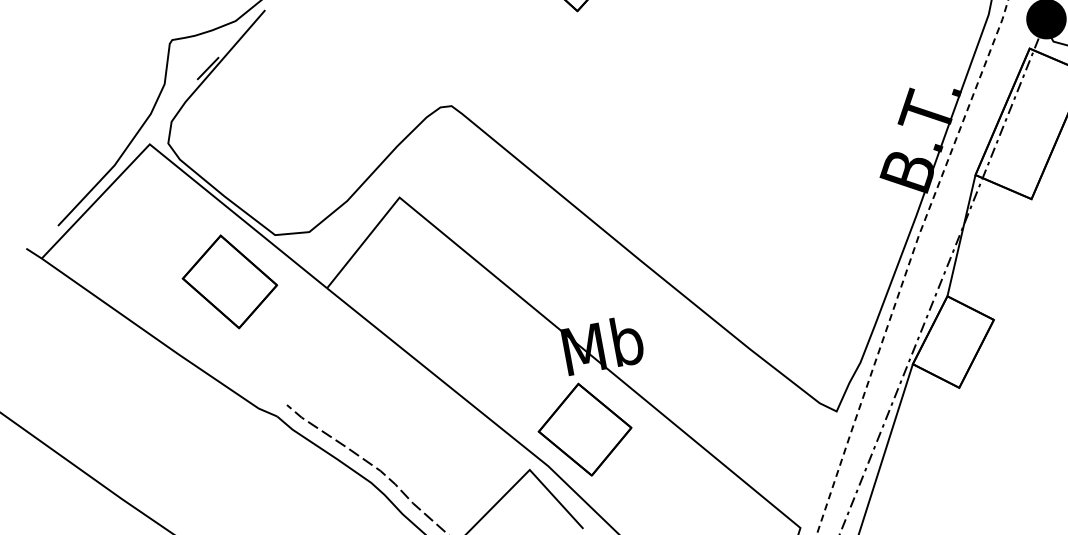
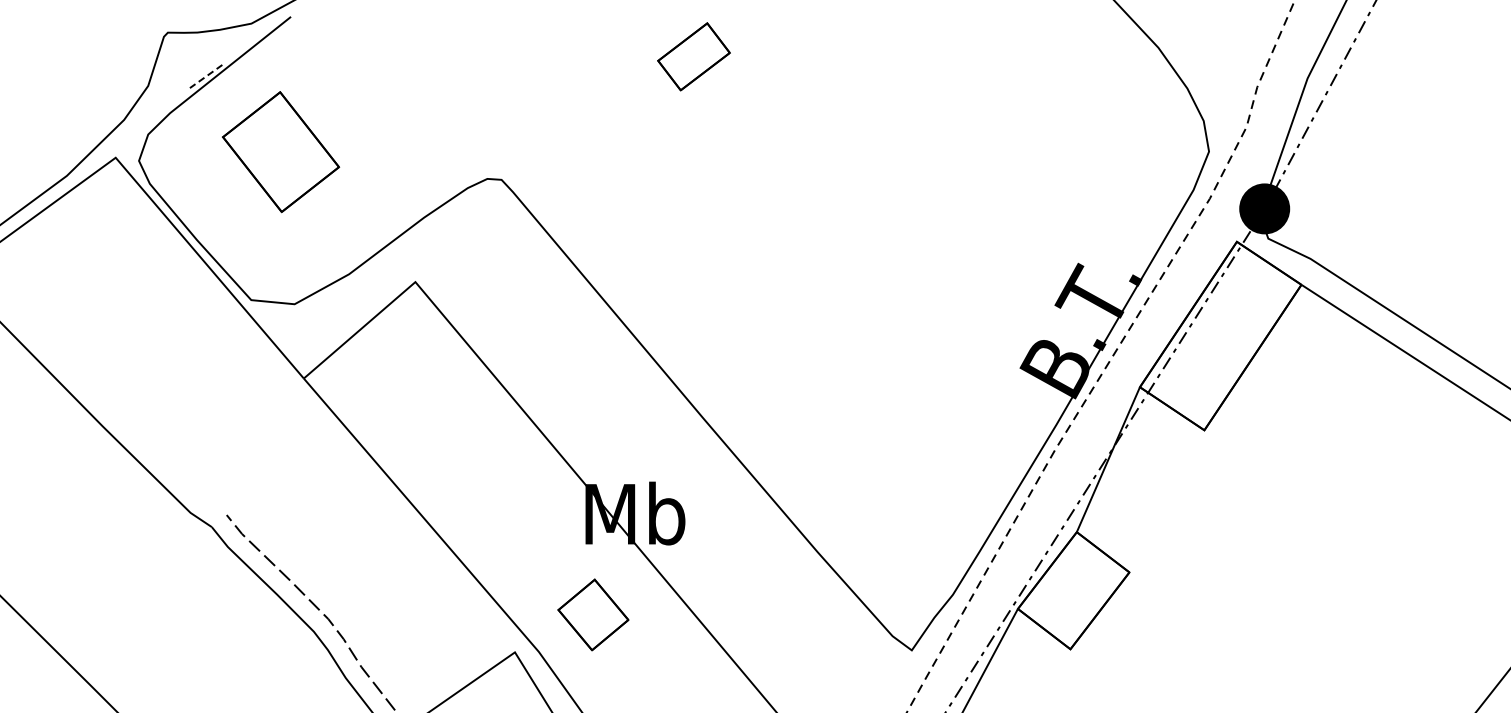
line: (208, 68) -> (206, 76), solid -> dashed
part: (230, 282) -> (281, 152), moved
part: (585, 429) -> (593, 614), size x0.6

